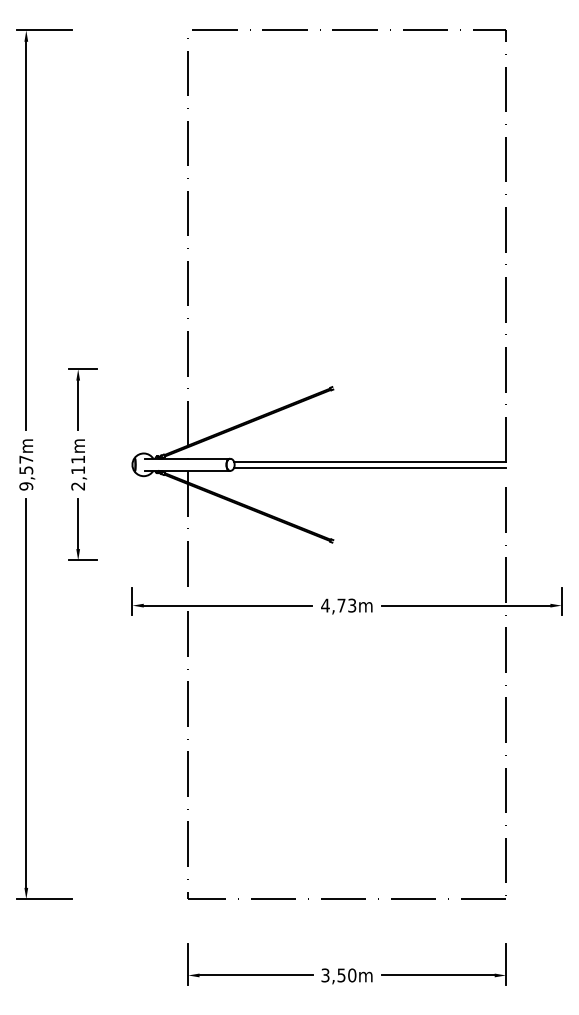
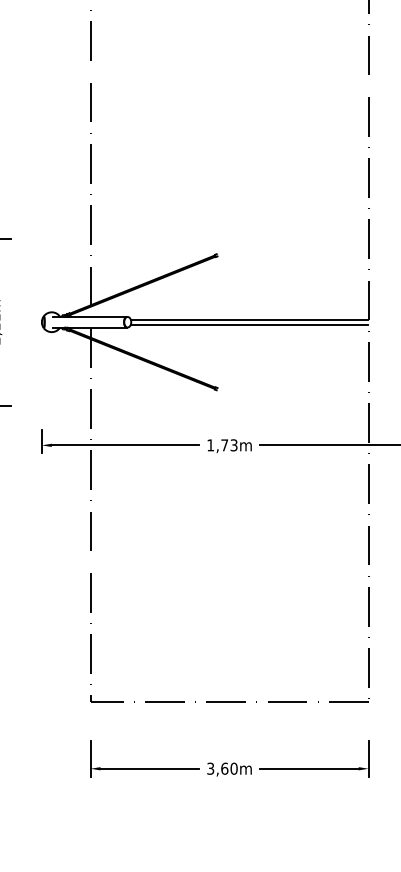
text: (325, 605) -> (210, 445), 4,73m -> 1,73m
text: (341, 975) -> (224, 768), 3,50m -> 3,60m

